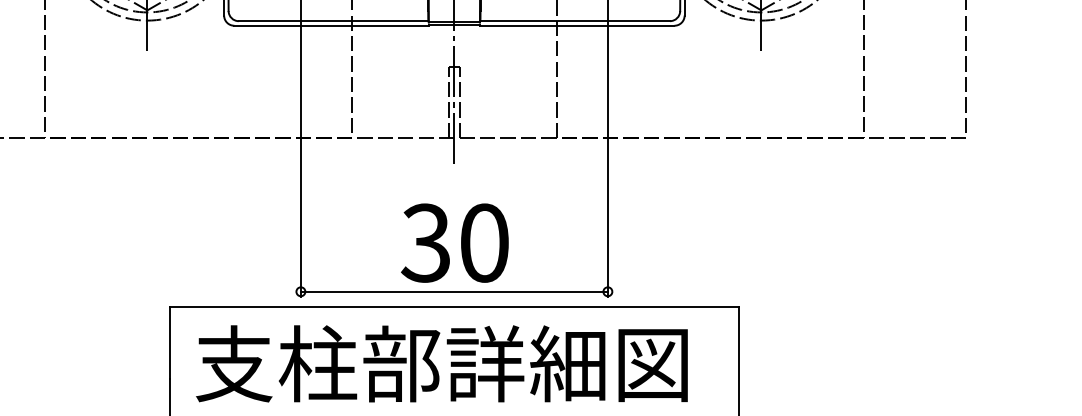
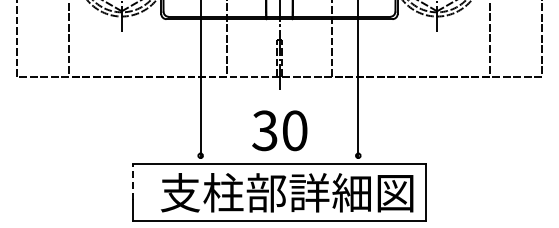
line: (454, 291) -> (279, 155), removed
line: (170, 341) -> (133, 181), solid -> dashed
text: (442, 363) -> (287, 192), moved

